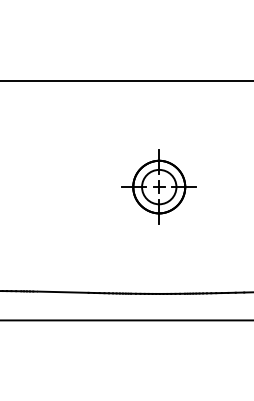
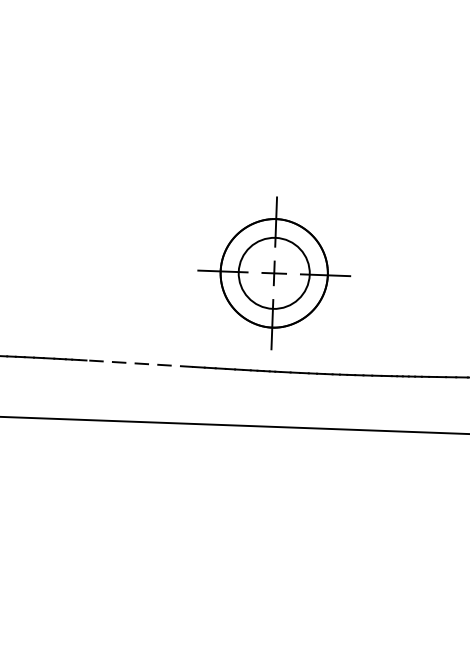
part: (158, 186) -> (272, 272), moved
line: (63, 292) -> (141, 364), solid -> dashed

